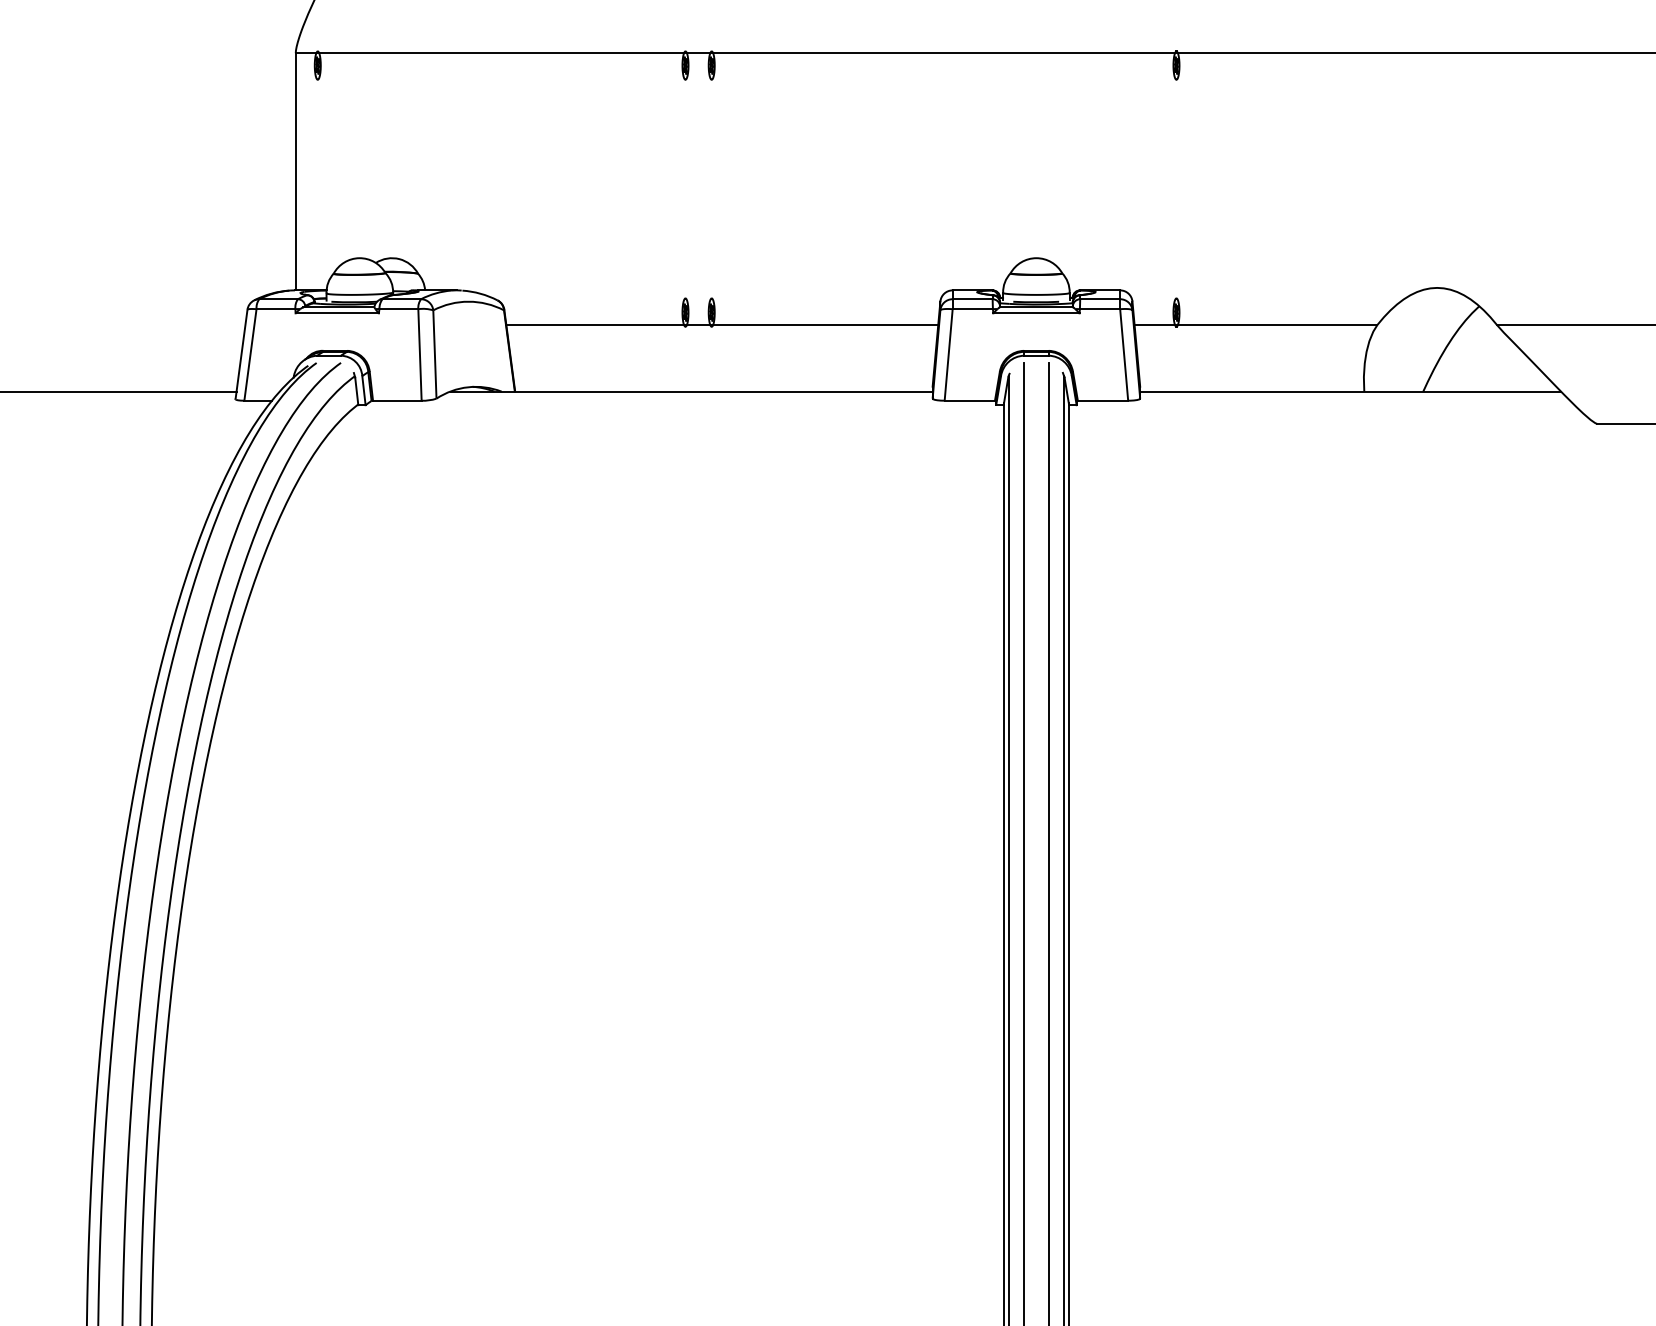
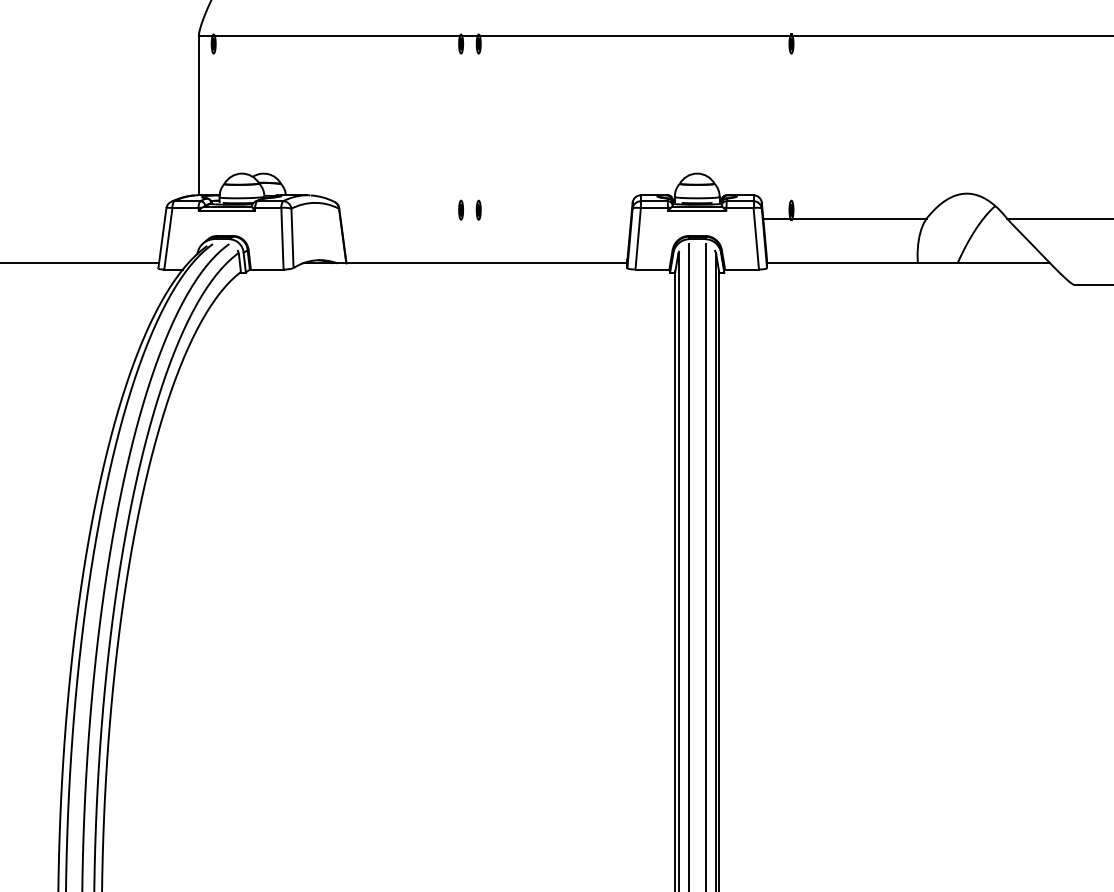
line: (721, 324) -> (485, 218), removed

